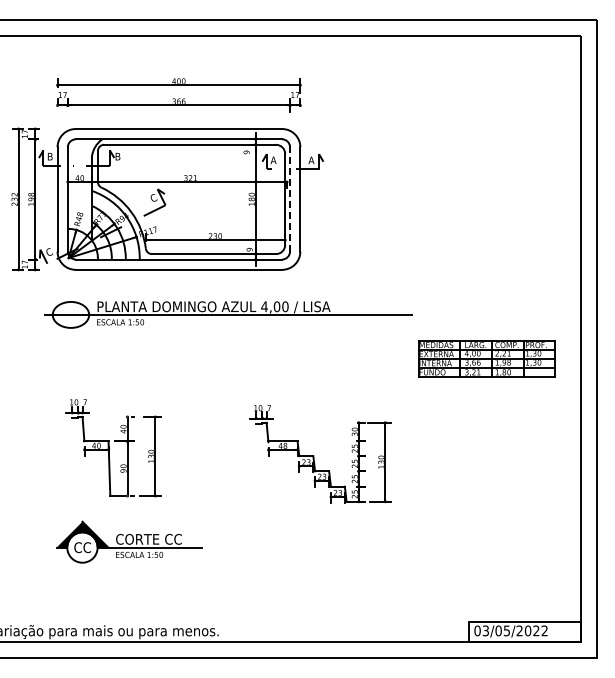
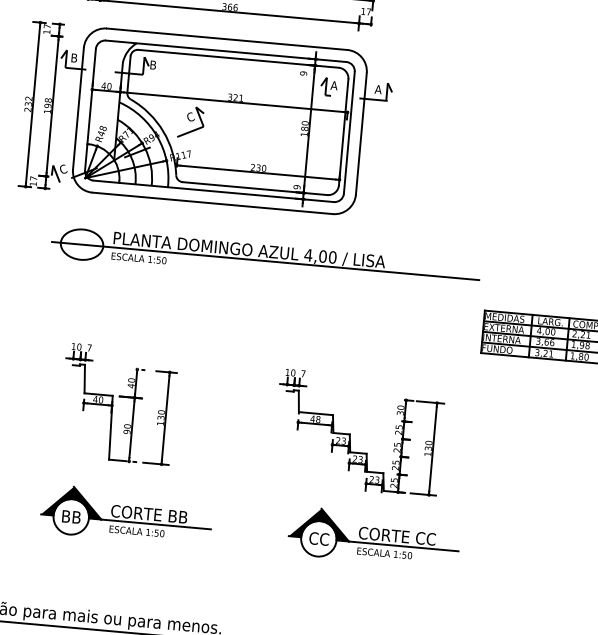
line: (290, 198) -> (349, 131), dashed -> solid
text: (173, 539) -> (178, 516), CORTE CC -> CORTE BB
part: (341, 541) -> (373, 536), added
text: (82, 547) -> (71, 516), CC -> BB

